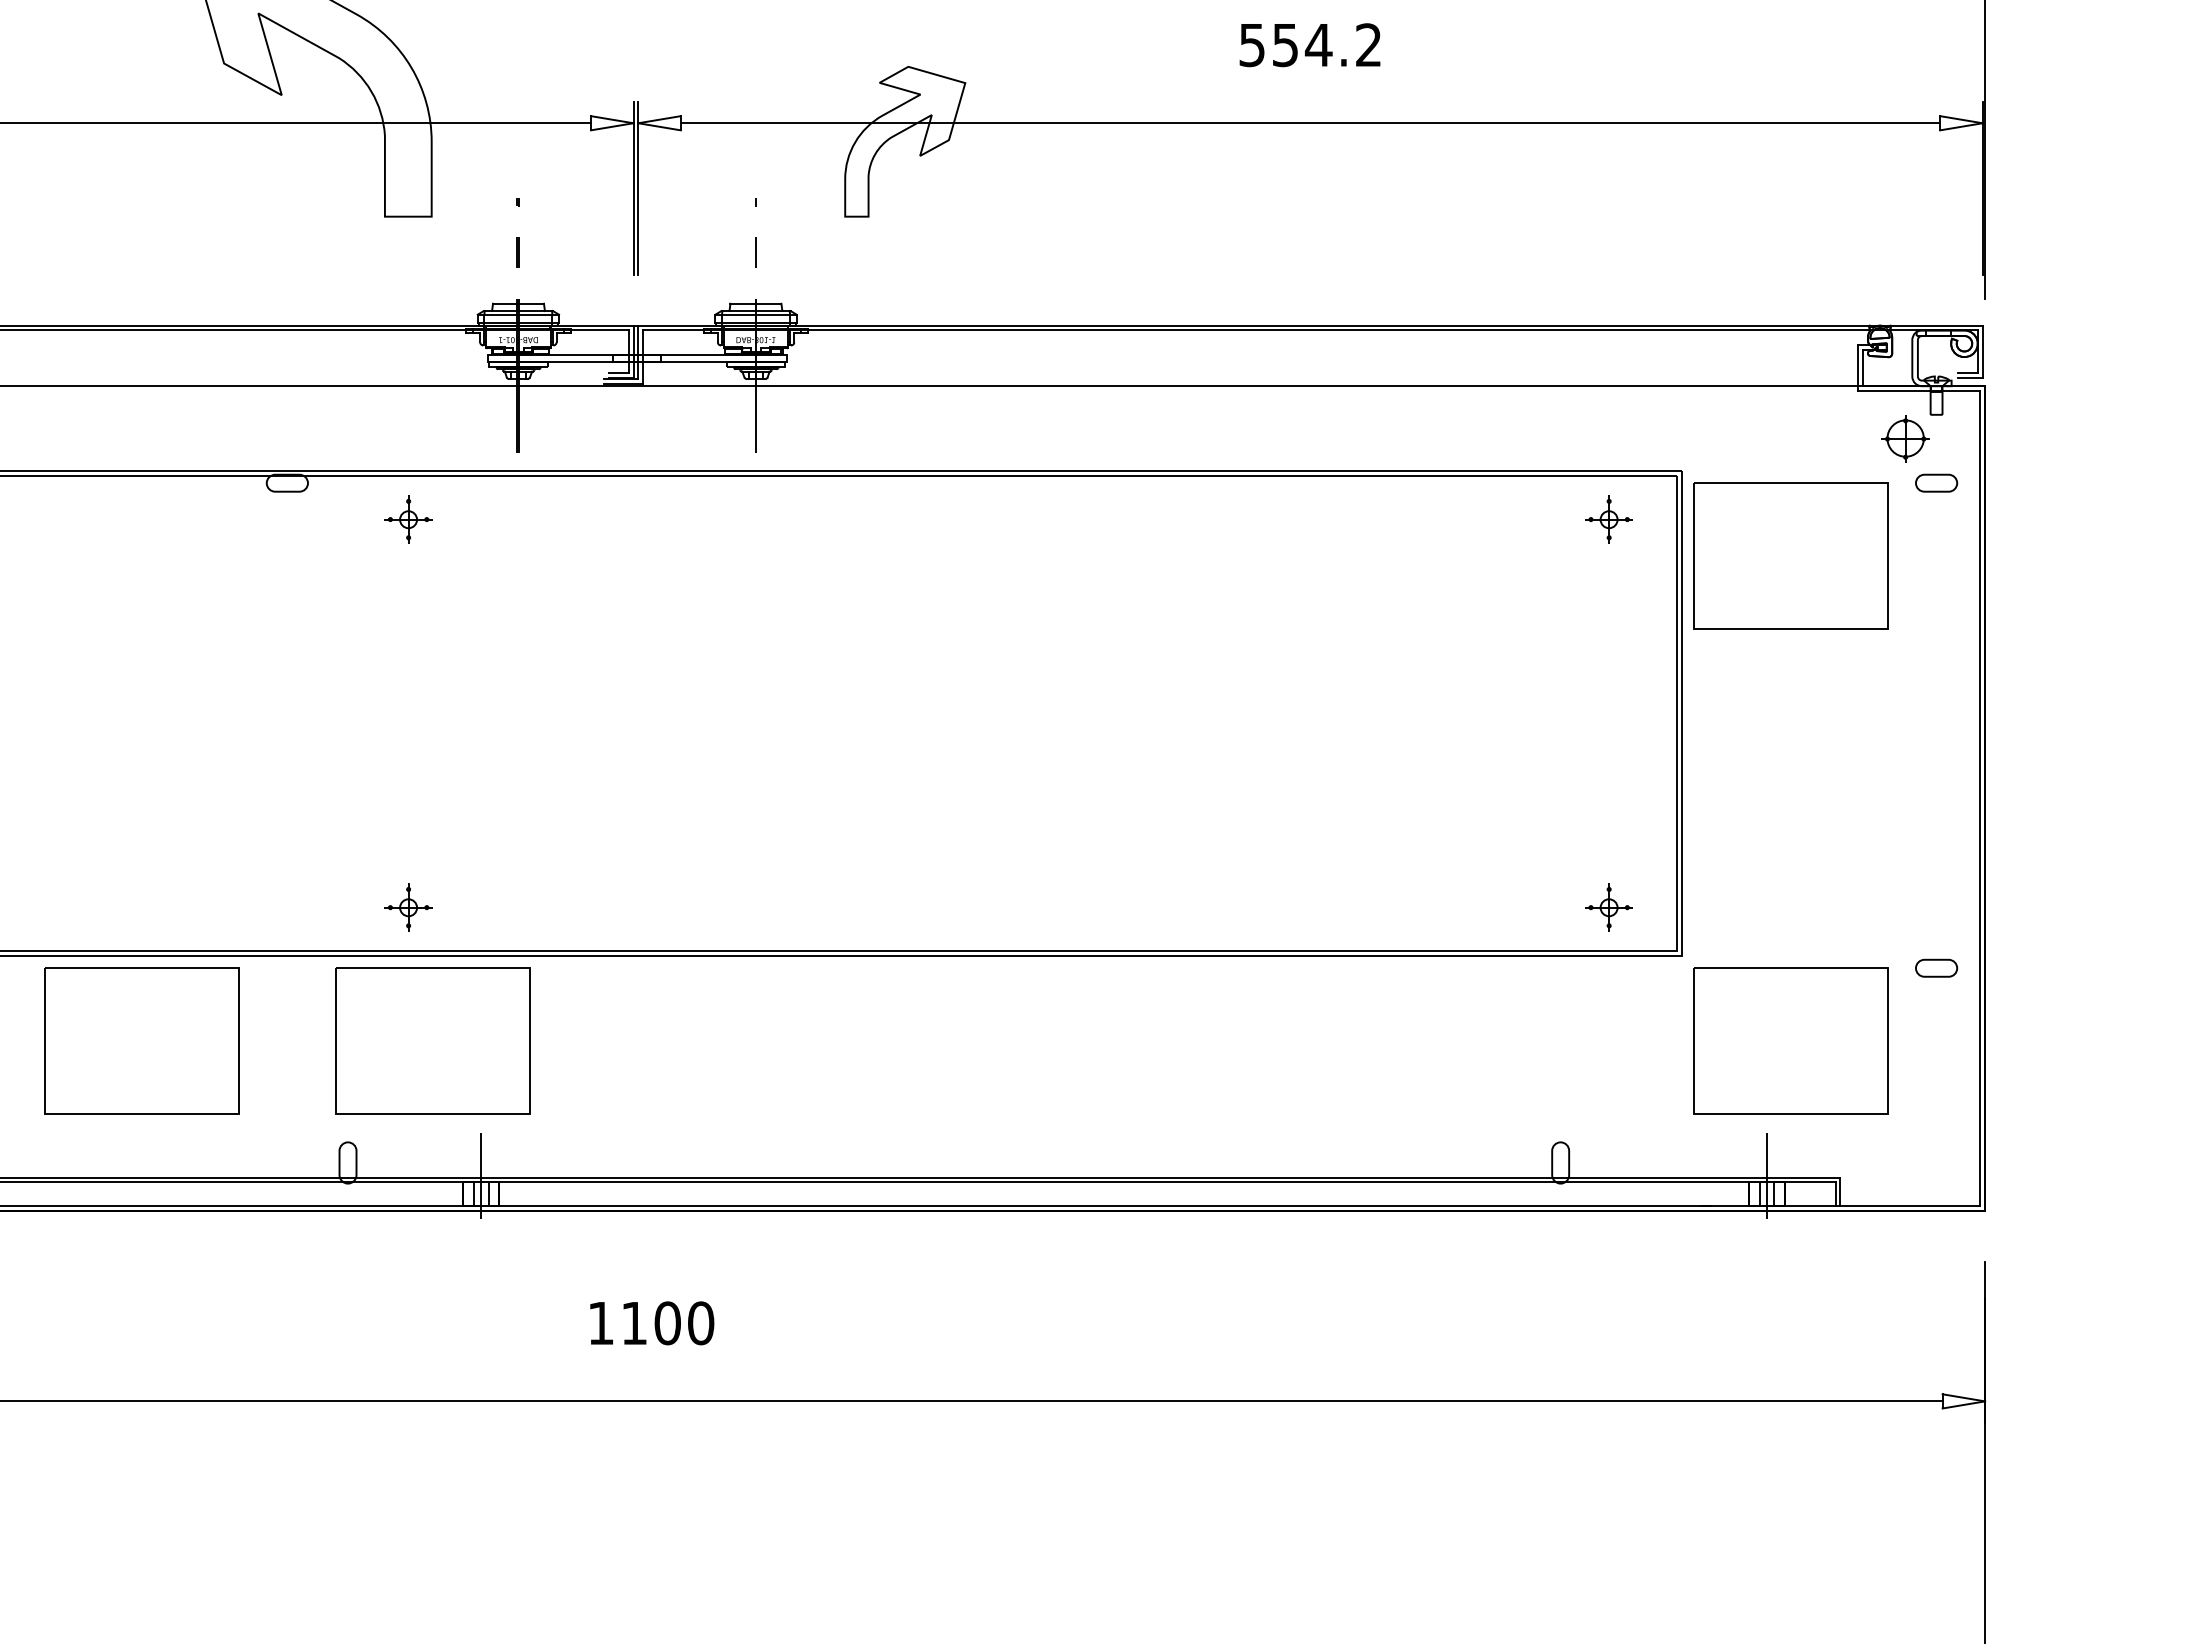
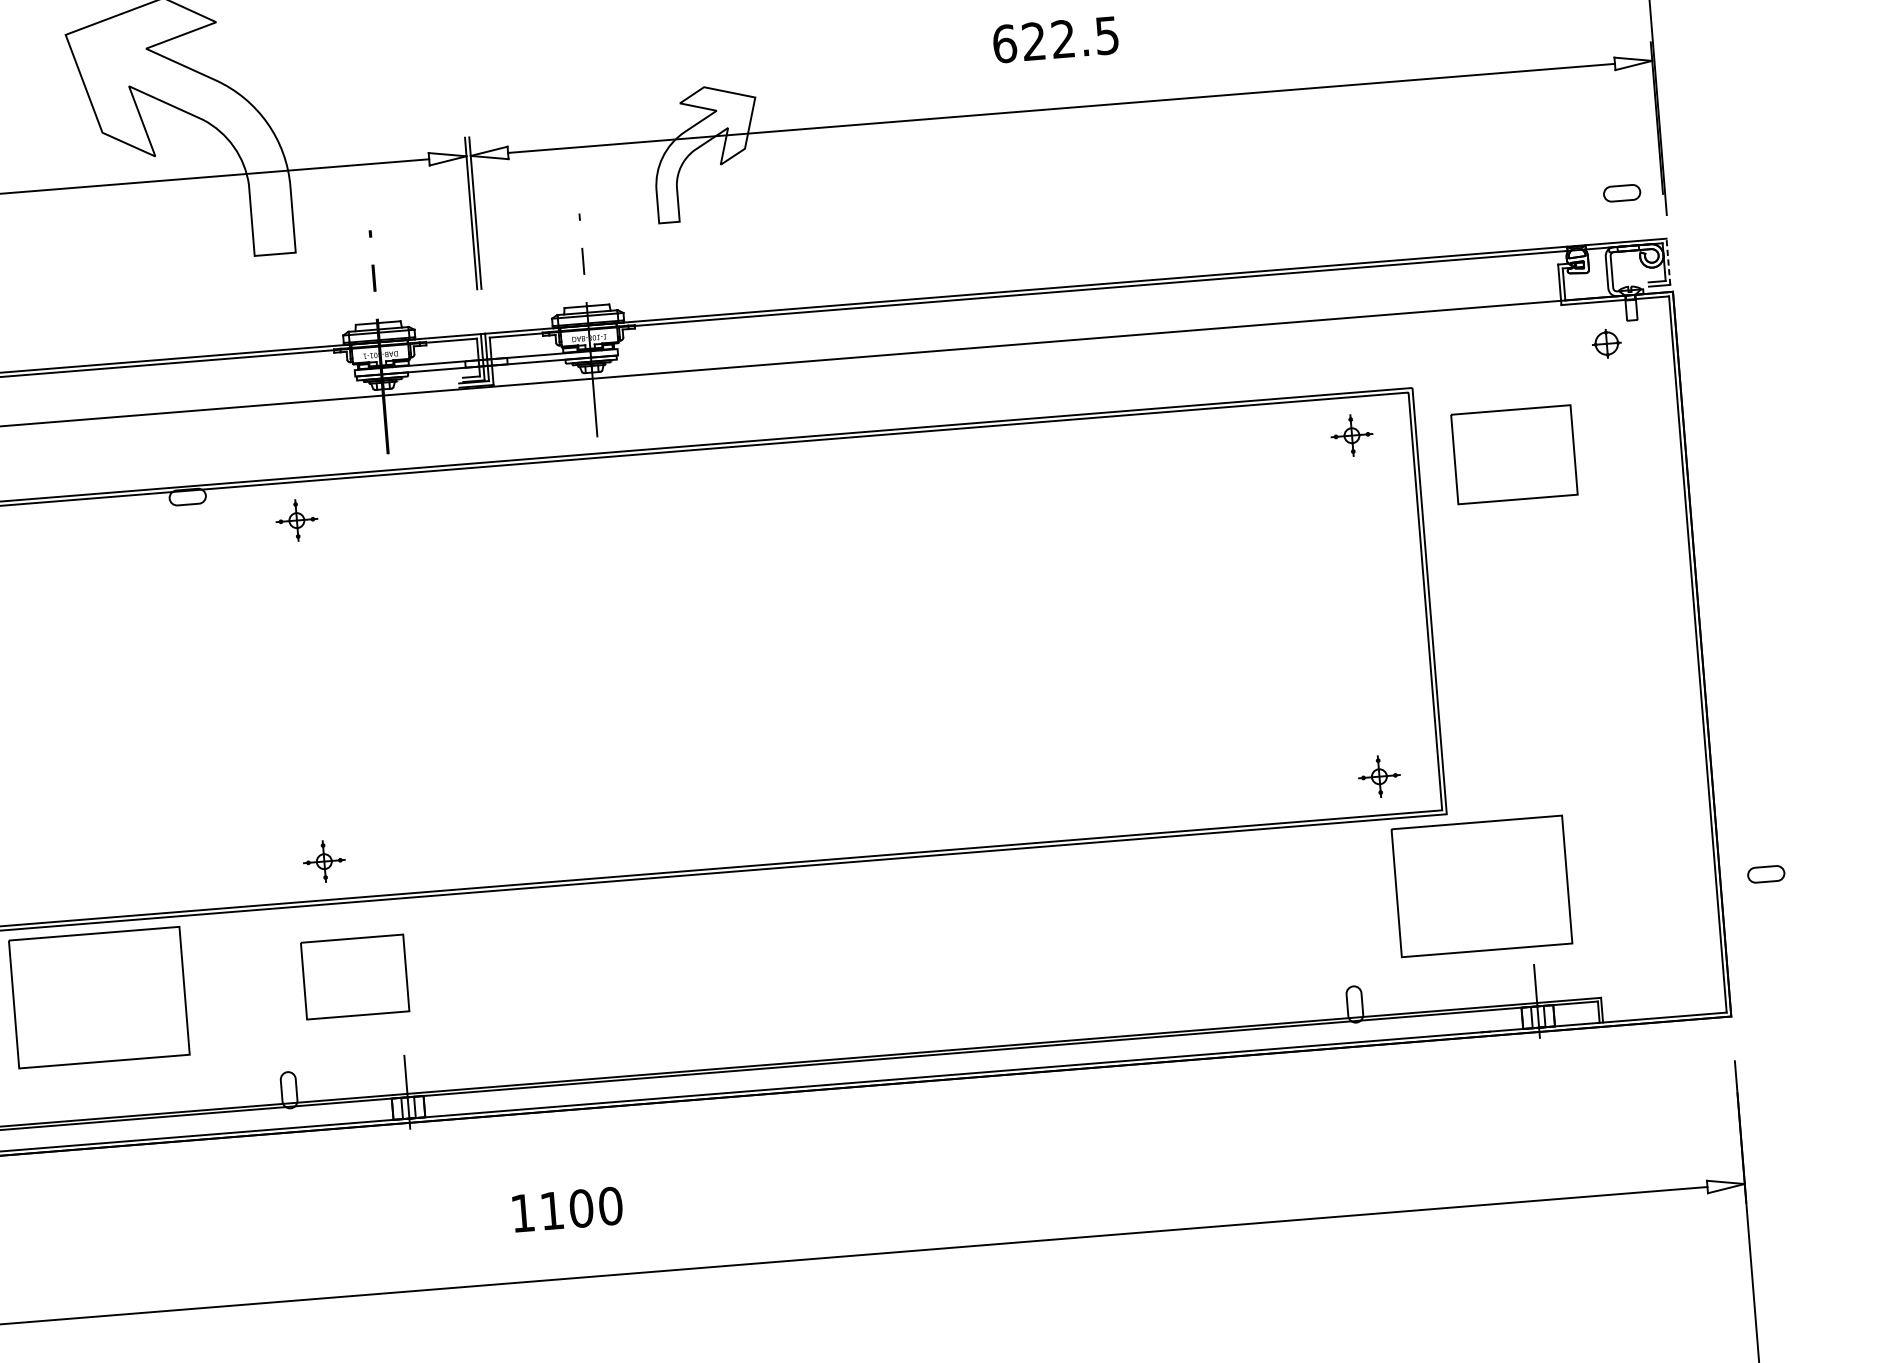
text: (1309, 45) -> (1055, 40), 554.2 -> 622.5
line: (1982, 351) -> (1668, 261), solid -> dashed
part: (1905, 438) -> (1606, 343), size x0.7
part: (1936, 482) -> (1622, 192), moved
part: (1790, 555) -> (1513, 454), size x0.7
part: (1936, 967) -> (1766, 873), moved
part: (432, 1040) -> (354, 976), size x0.6
part: (1790, 1040) -> (1481, 885), moved

